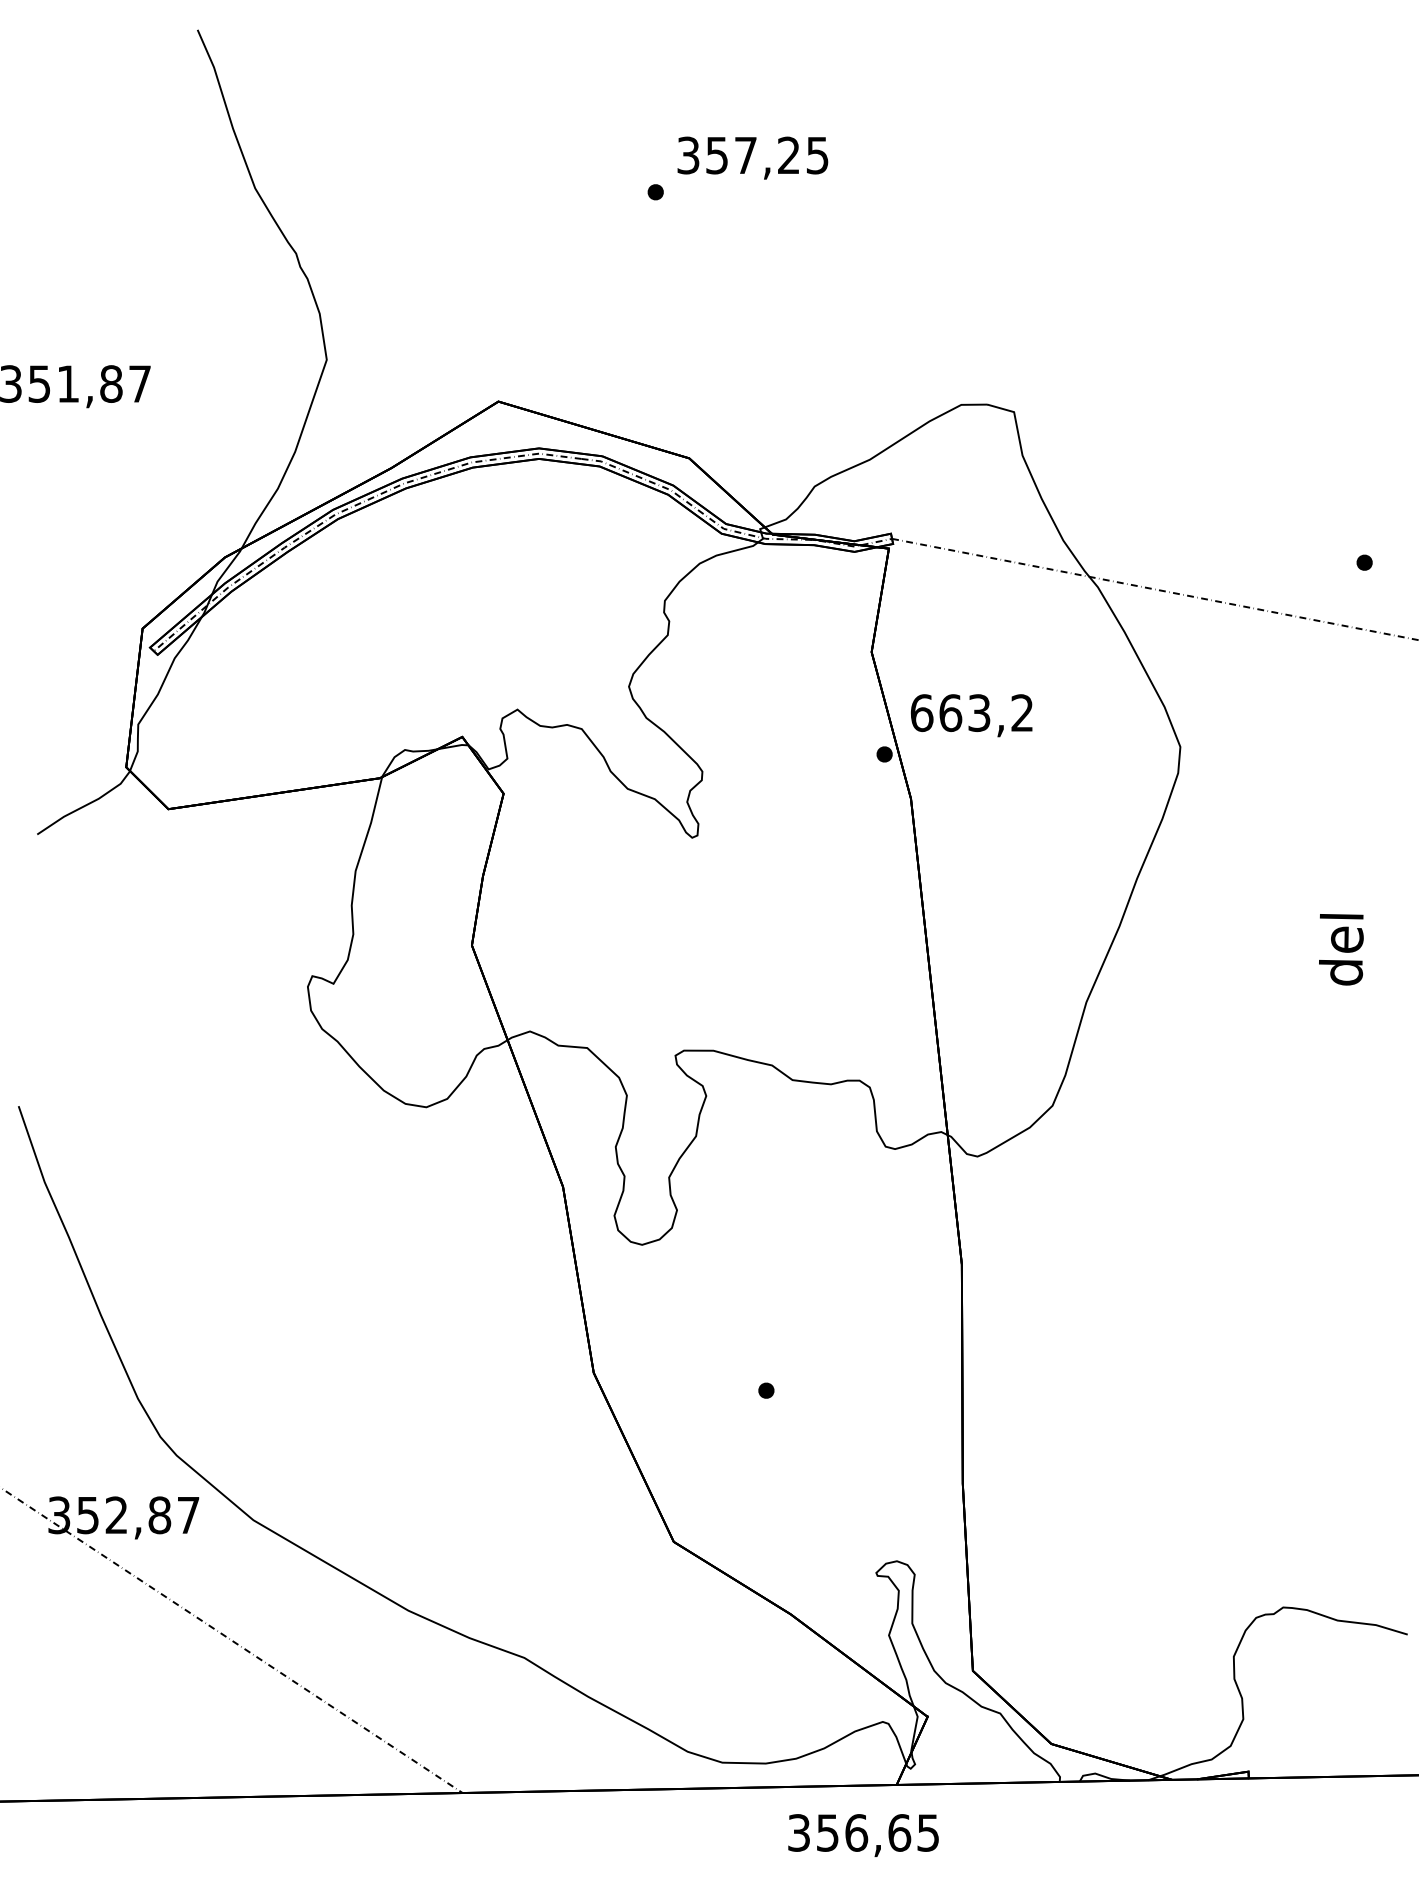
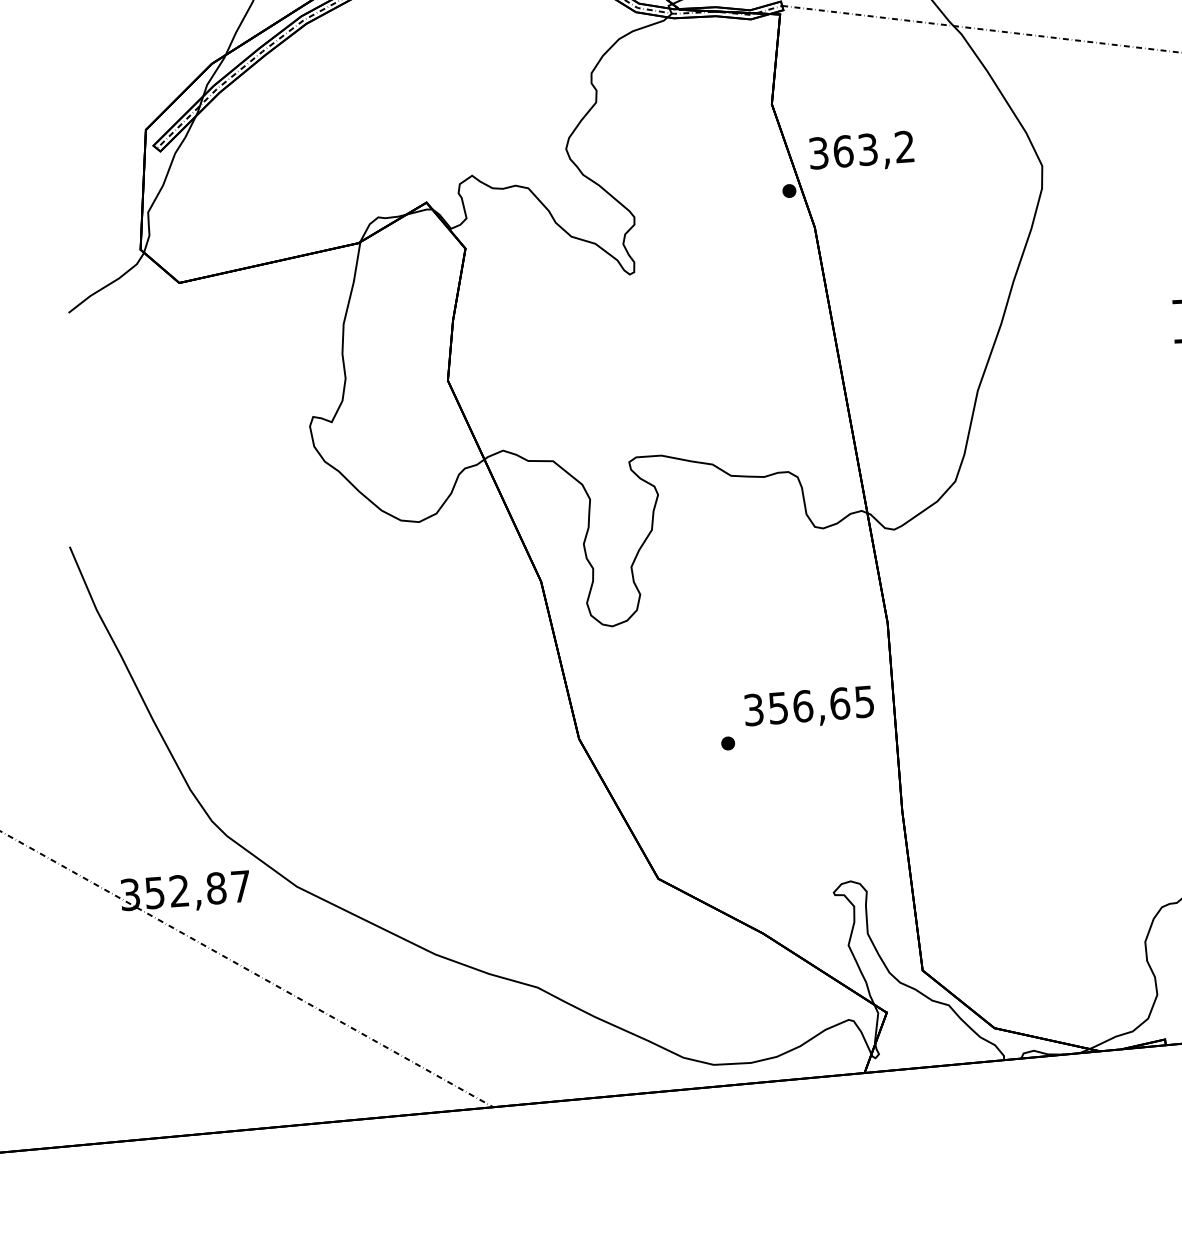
text: (921, 713) -> (818, 153), 663,2 -> 363,2
text: (863, 1835) -> (809, 708), moved

